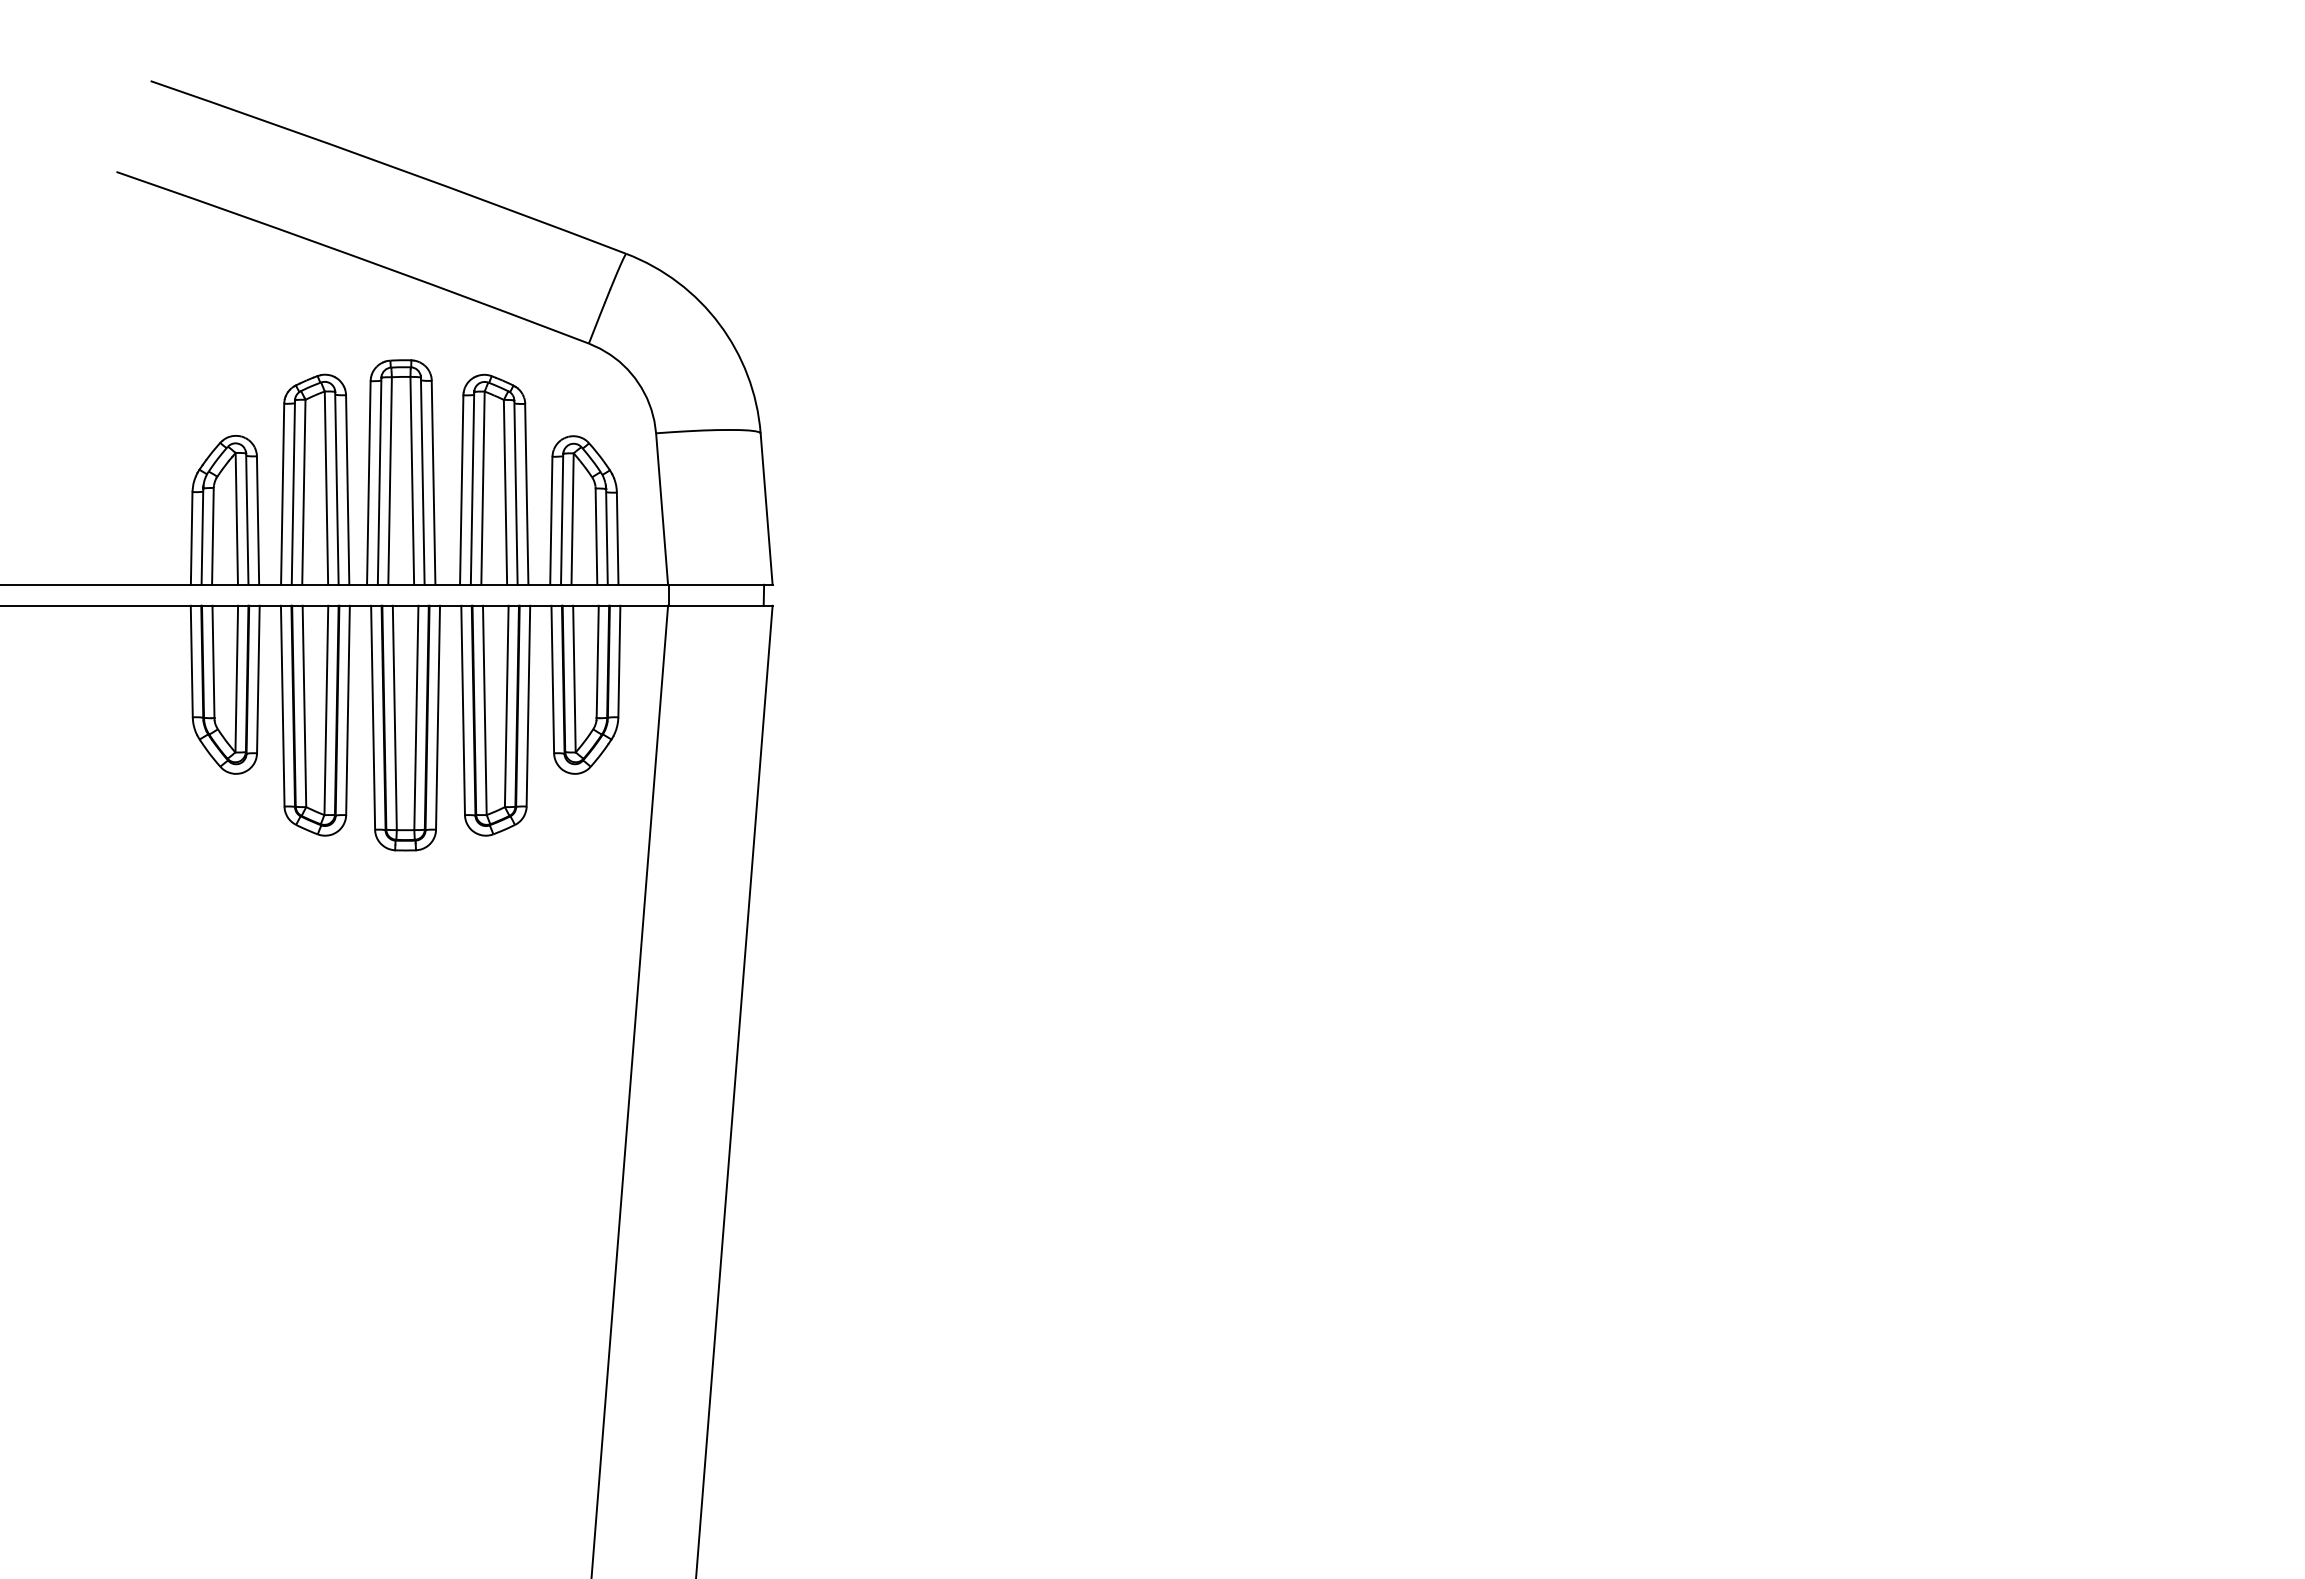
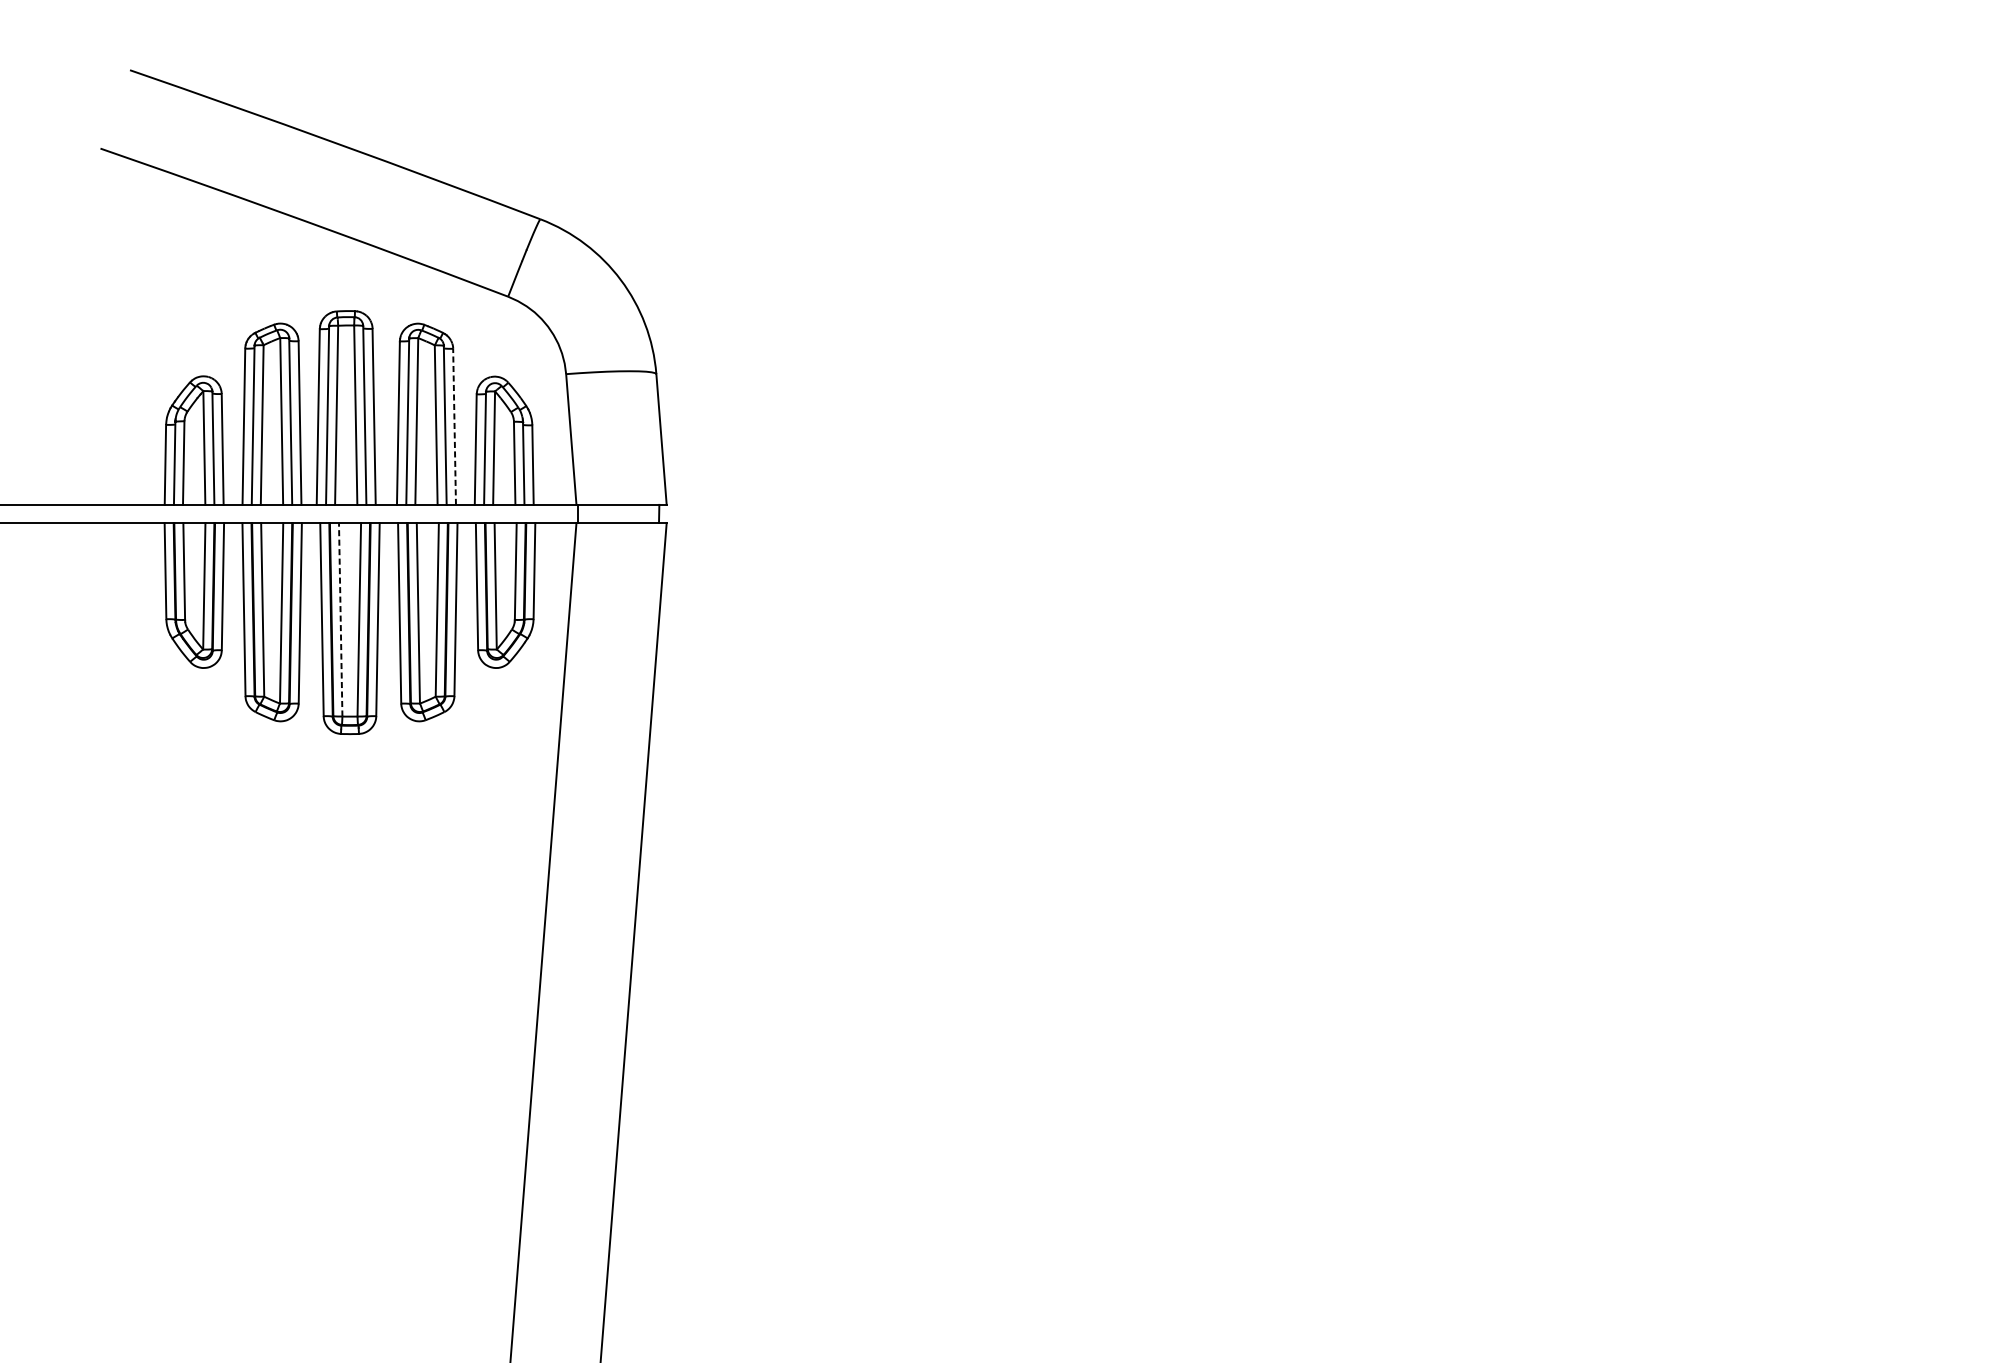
line: (526, 493) -> (454, 426), solid -> dashed
line: (394, 717) -> (340, 619), solid -> dashed

